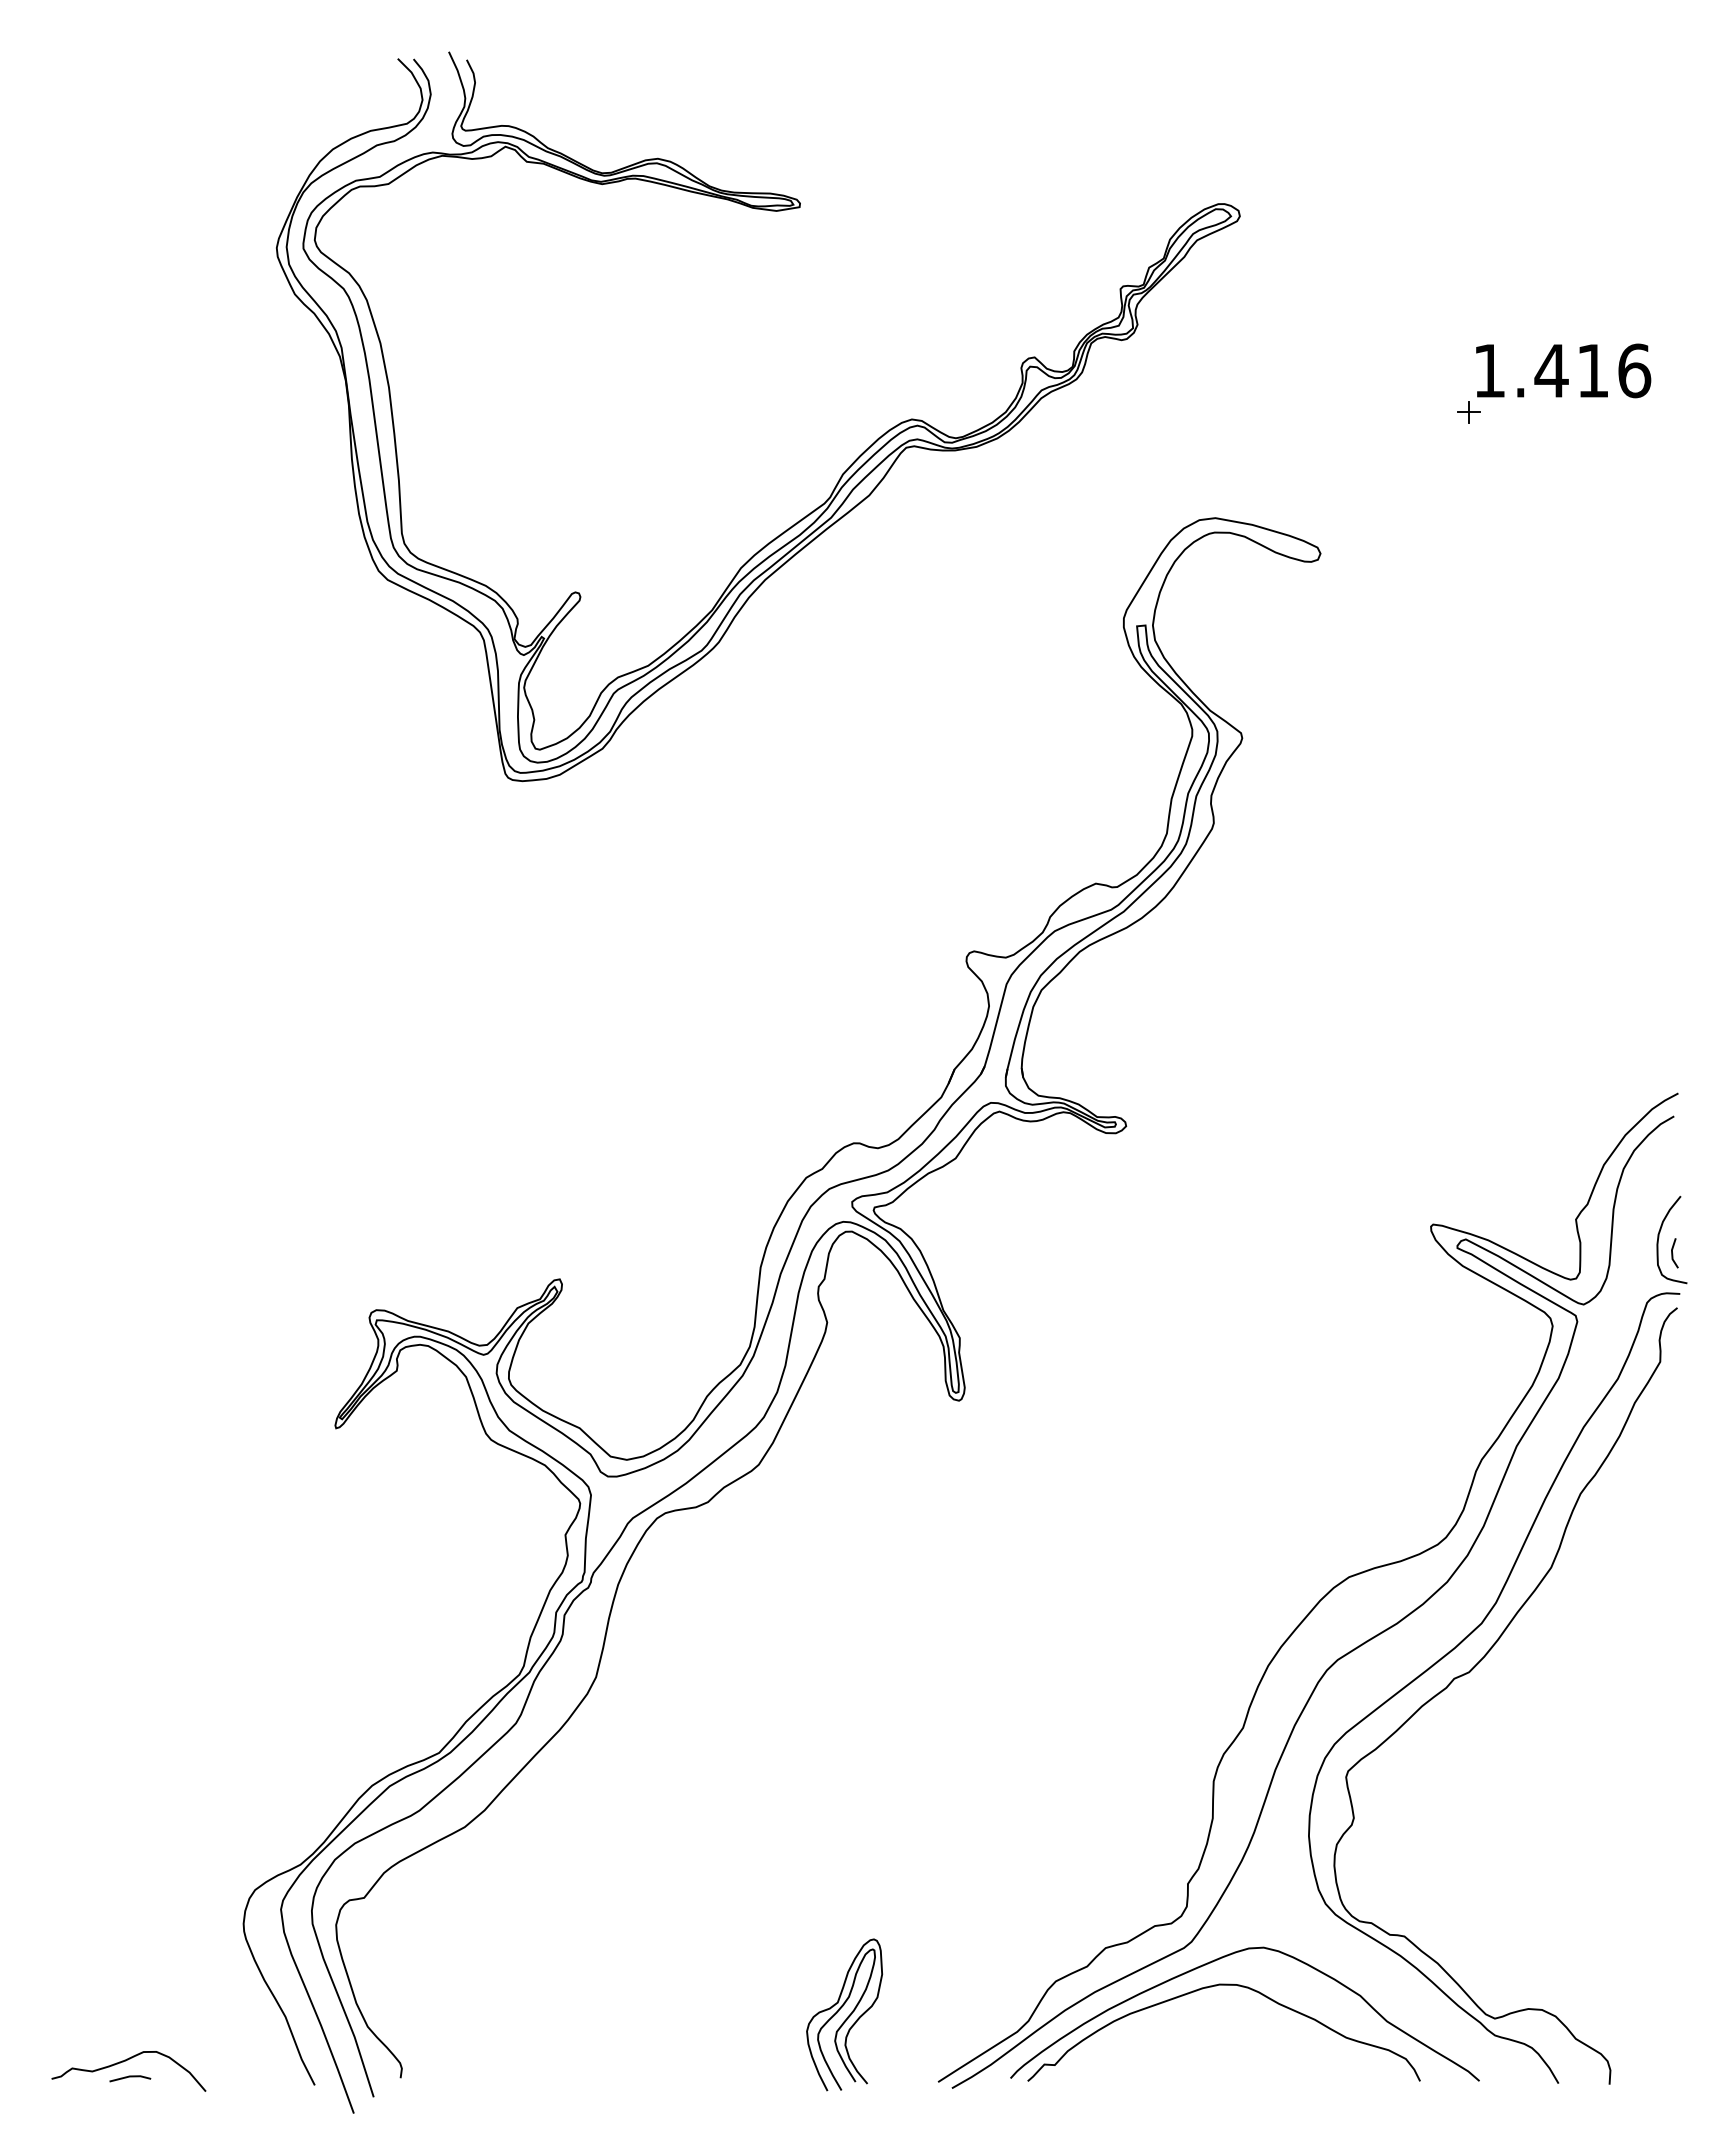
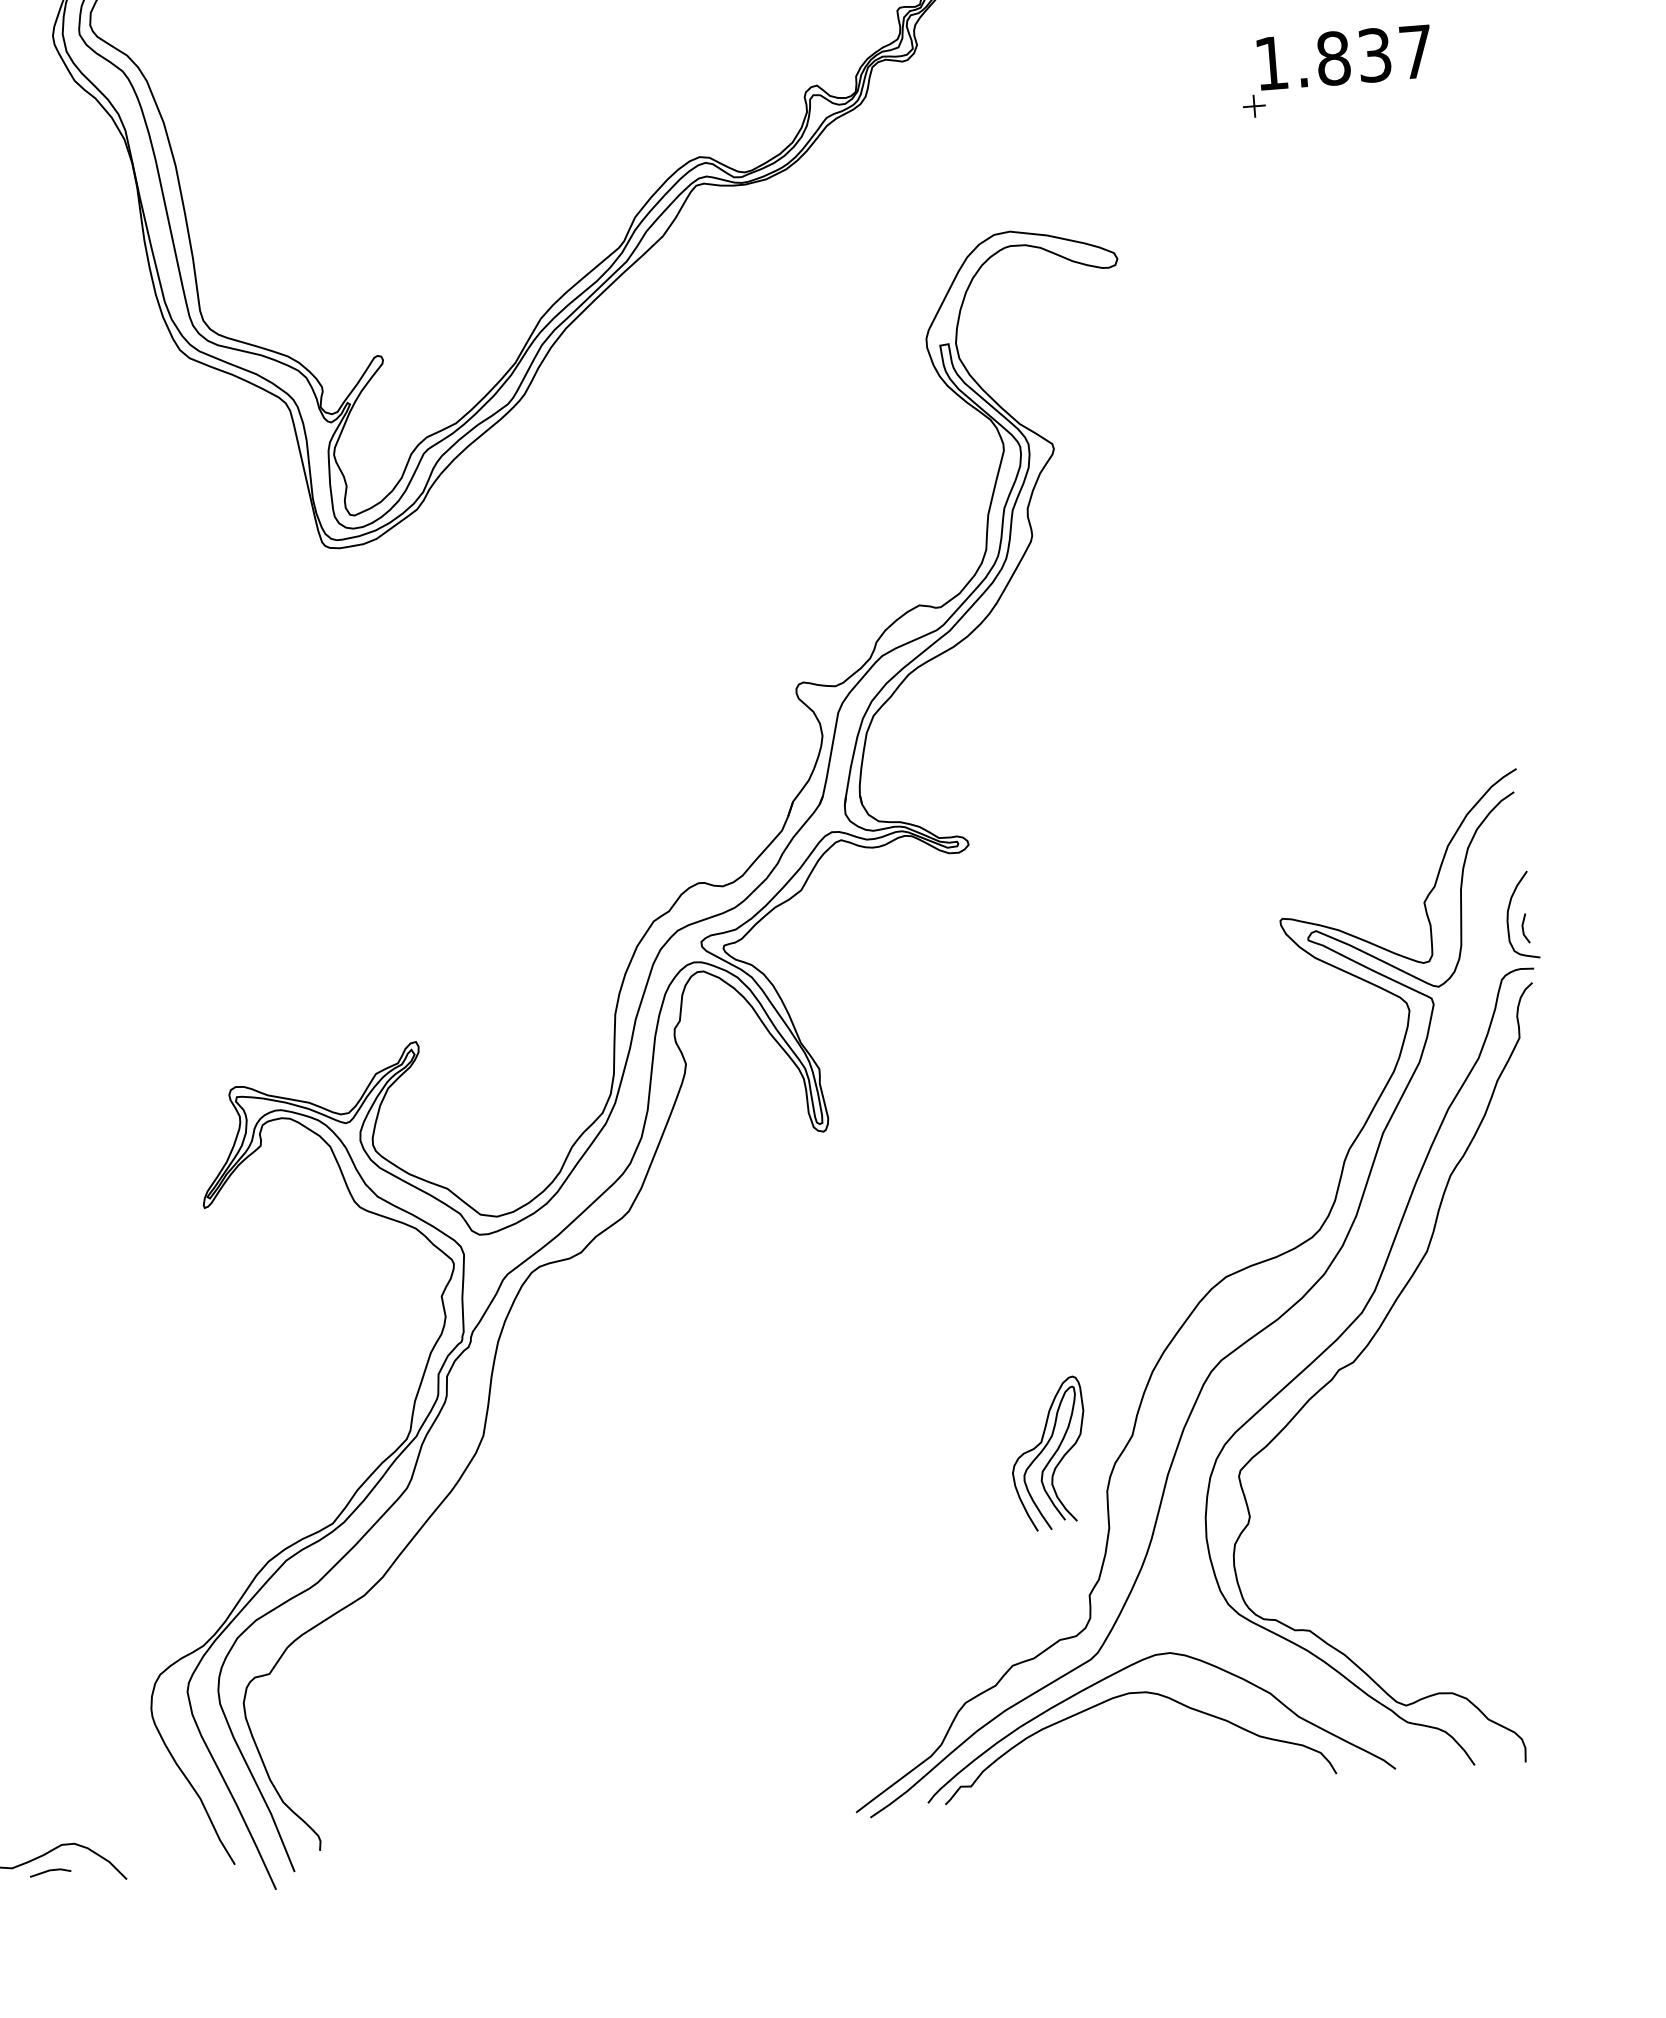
text: (1592, 370) -> (1374, 54), 1.416 -> 1.837
part: (844, 2014) -> (1048, 1453), moved

